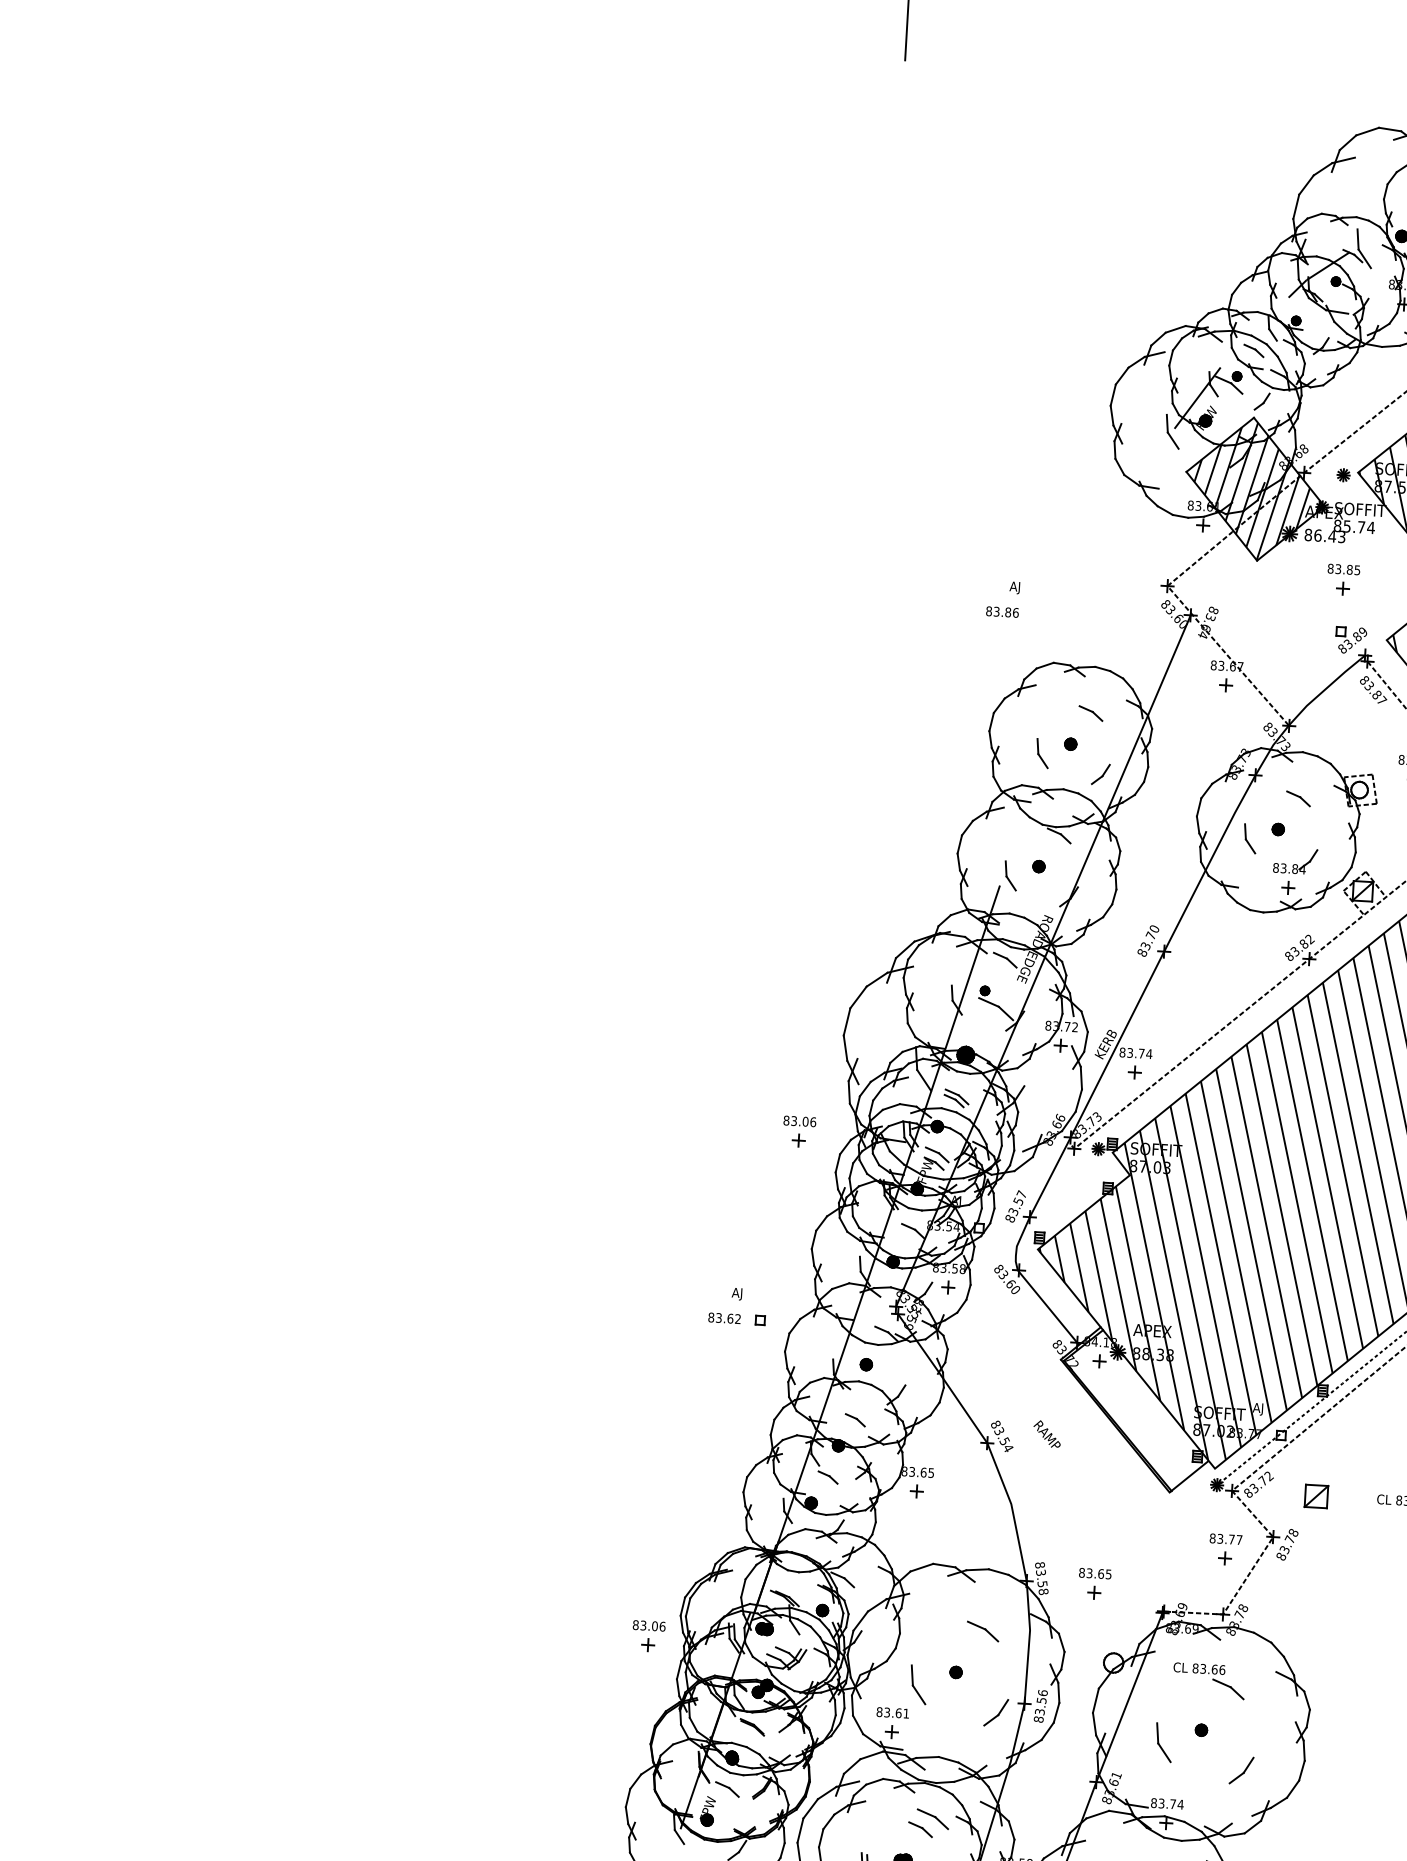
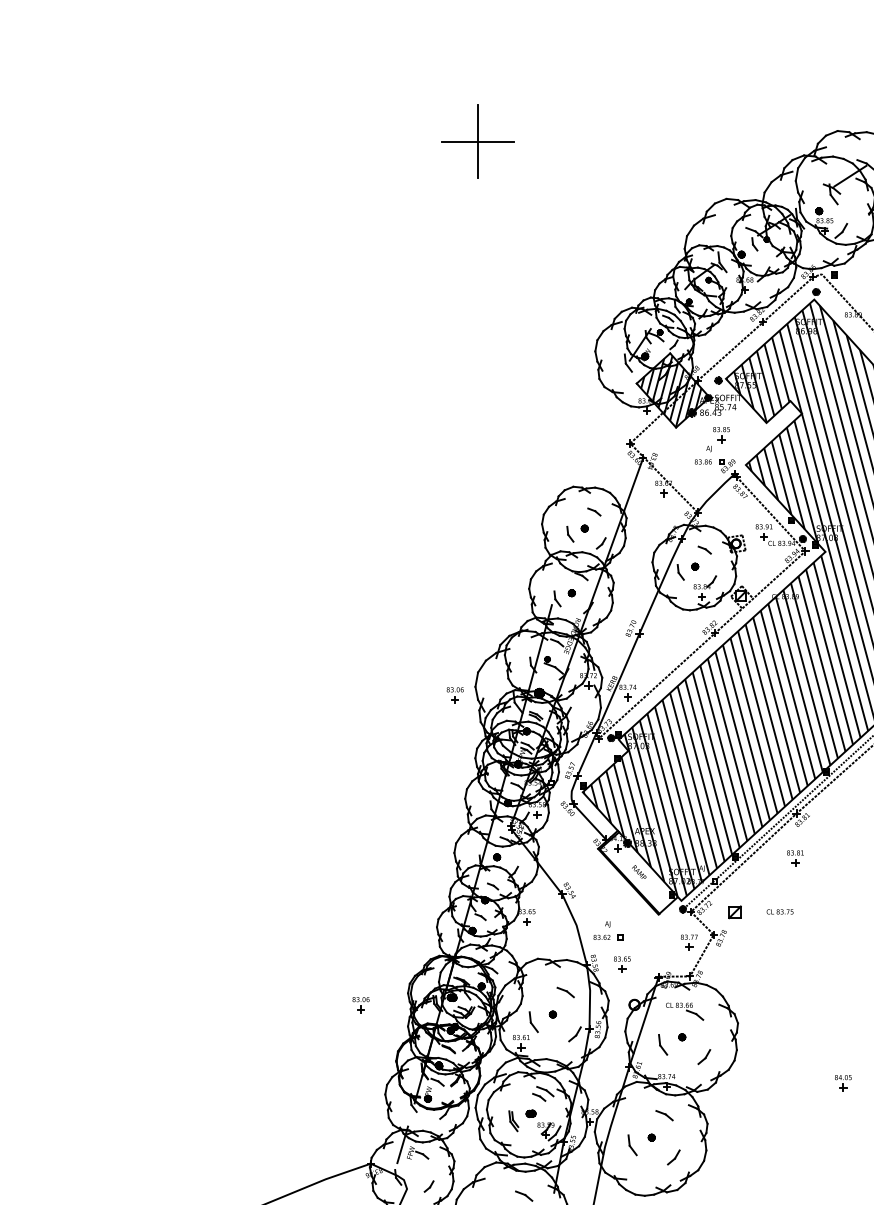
text: (1001, 597) -> (702, 454), moved
part: (797, 1132) -> (454, 695), moved
part: (737, 1305) -> (608, 930), moved
text: (1047, 1433) -> (639, 871), moved
part: (647, 1637) -> (360, 1005), moved

